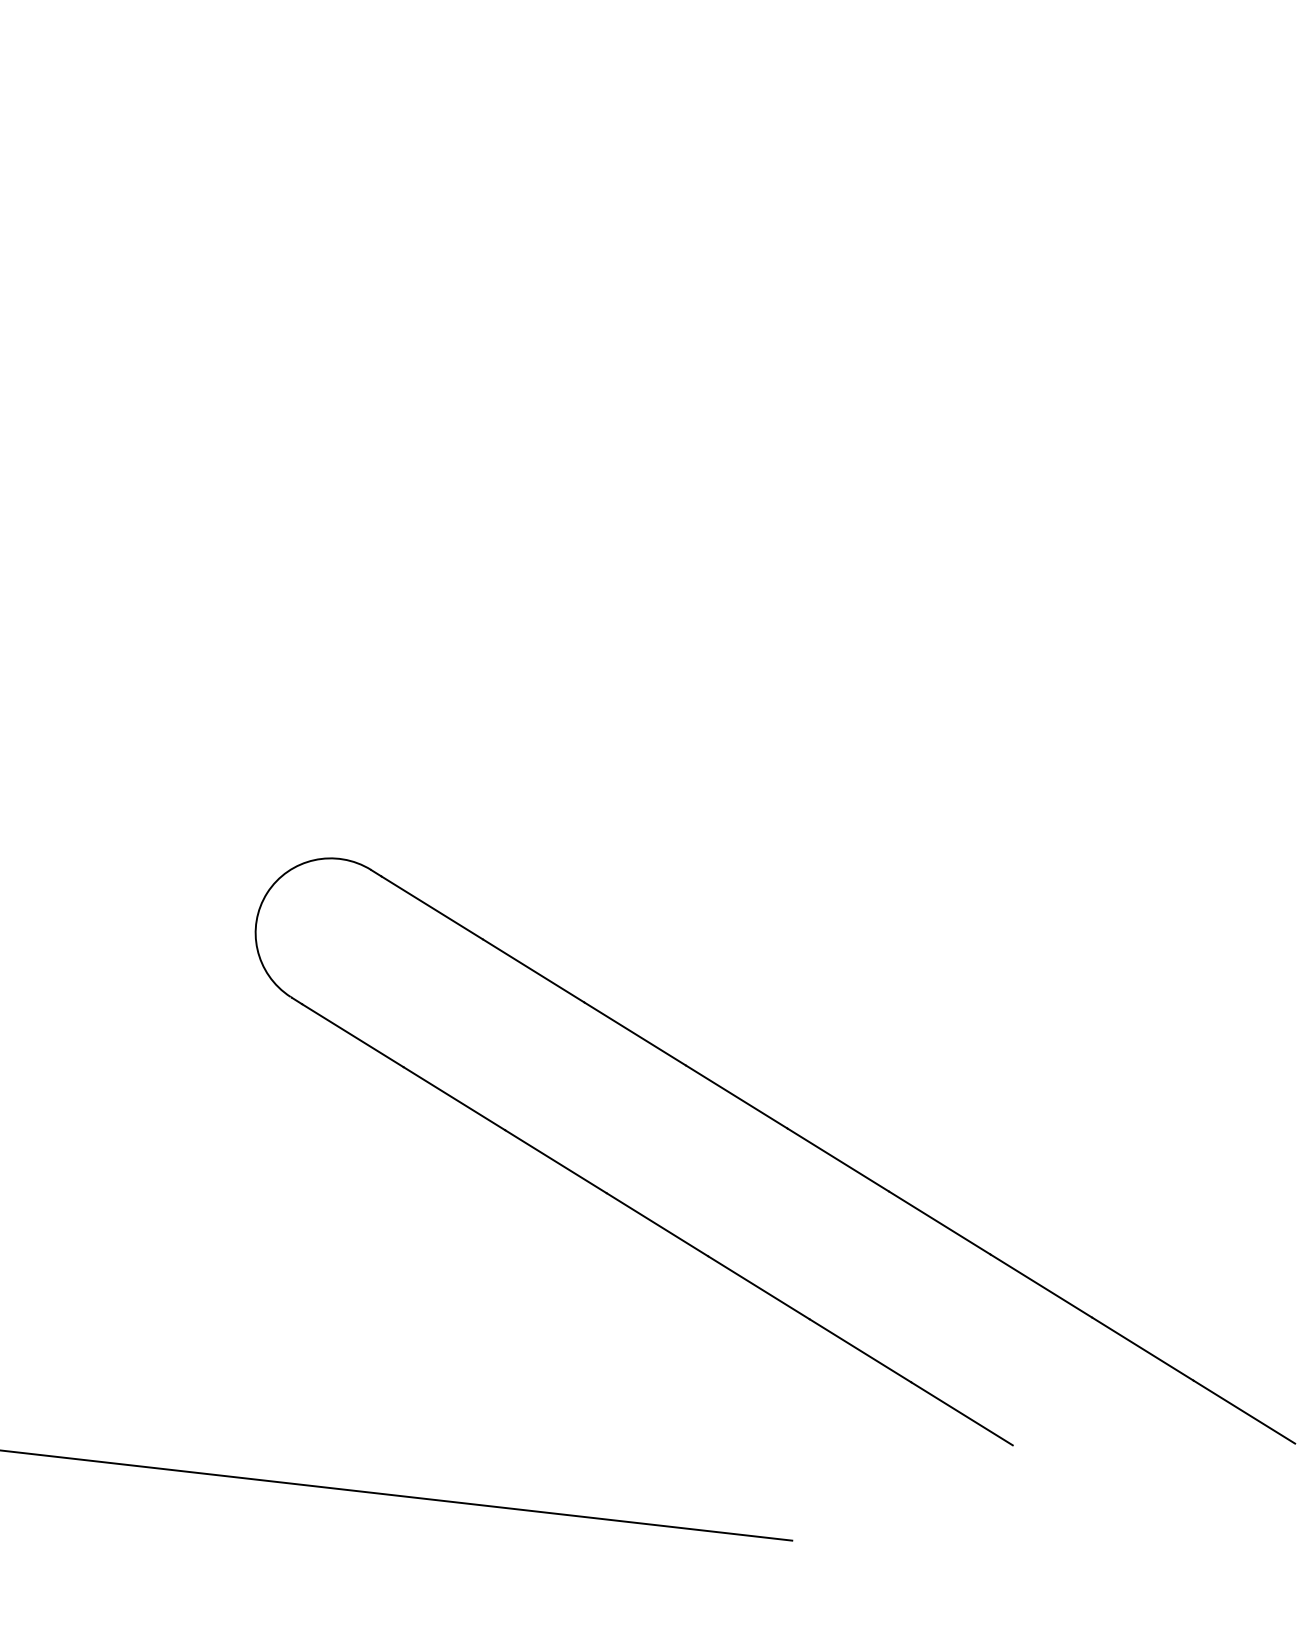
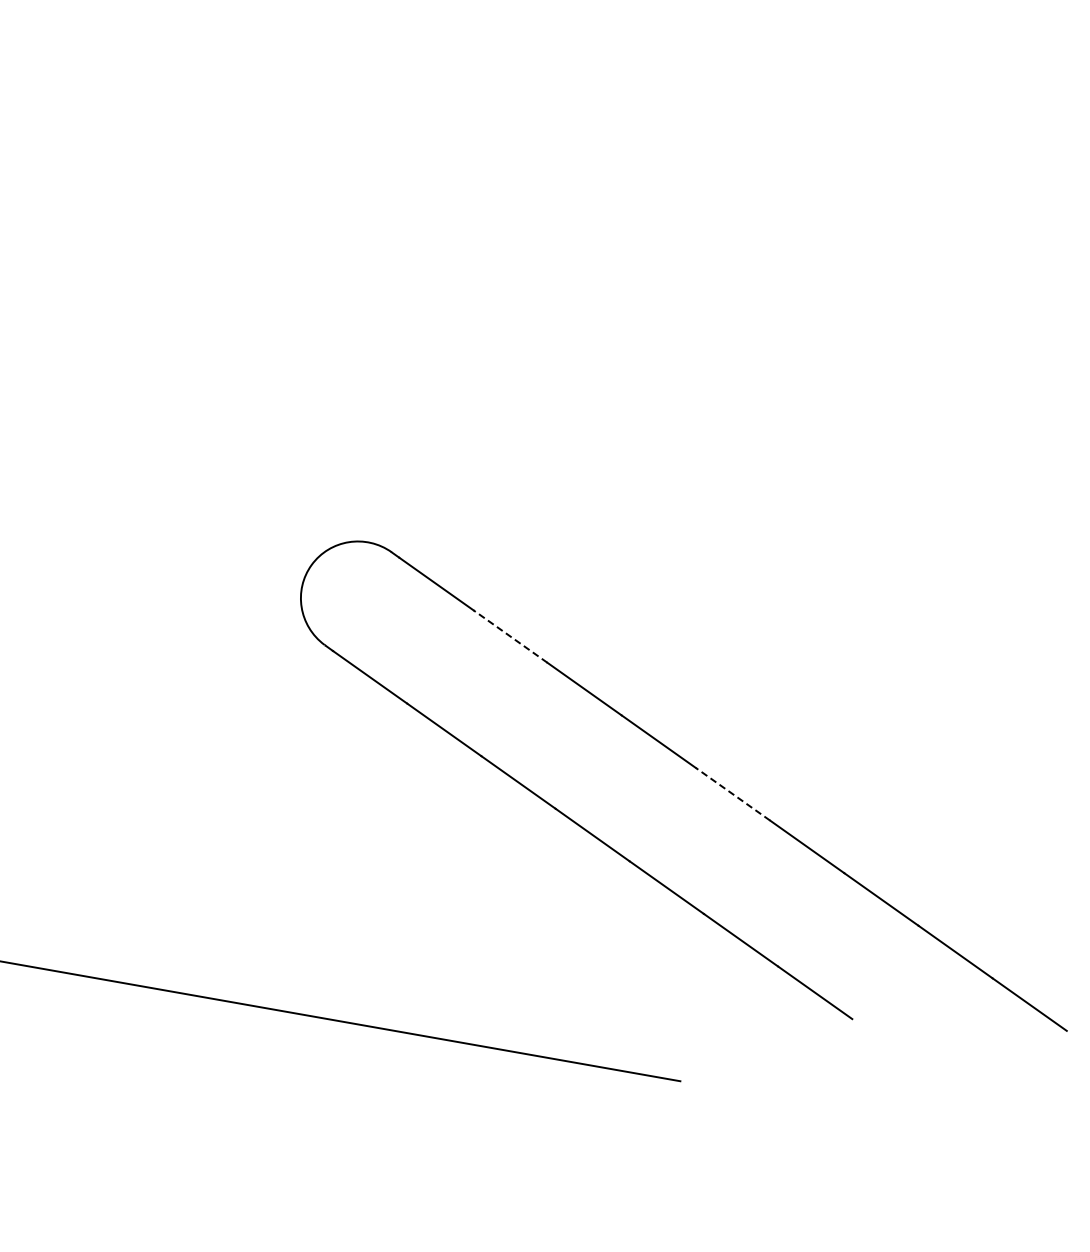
line: (533, 970) -> (510, 636), solid -> dashed
line: (837, 1159) -> (732, 793), solid -> dashed

